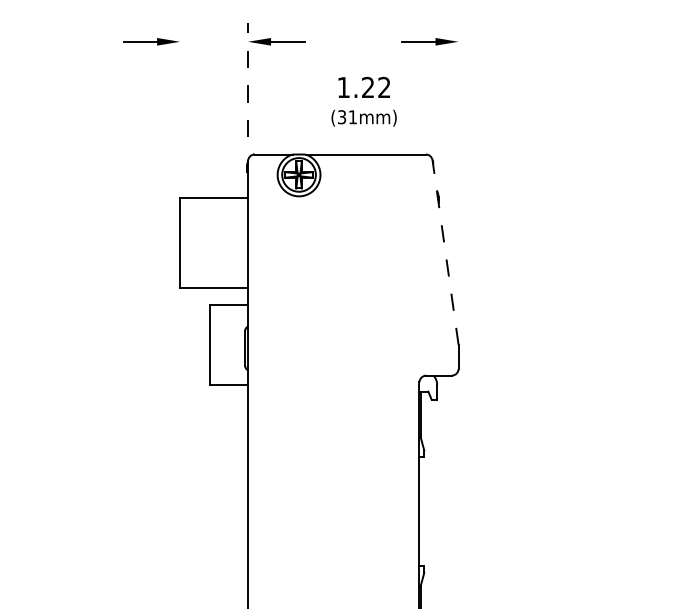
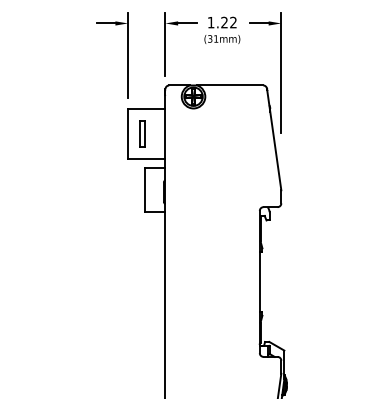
line: (248, 80) -> (165, 44), dashed -> solid
line: (180, 100) -> (128, 55), added
text: (364, 100) -> (222, 29), moved
line: (458, 130) -> (281, 72), added
part: (206, 241) -> (142, 133), added
line: (446, 252) -> (274, 139), dashed -> solid

